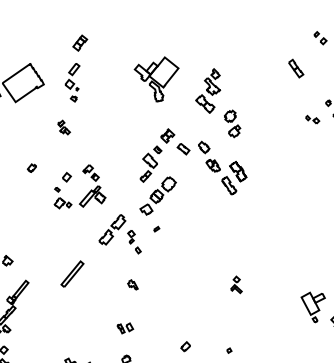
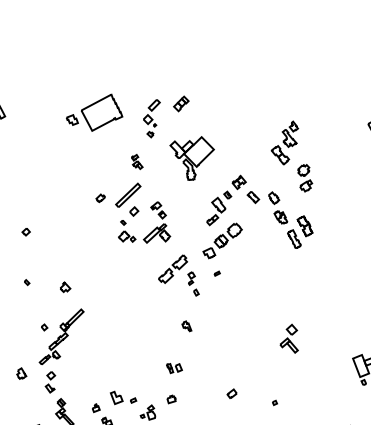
part: (80, 42) -> (181, 103), moved
part: (157, 79) -> (191, 158), moved
part: (72, 273) -> (128, 194), moved
part: (235, 285) -> (288, 338), size x1.67

